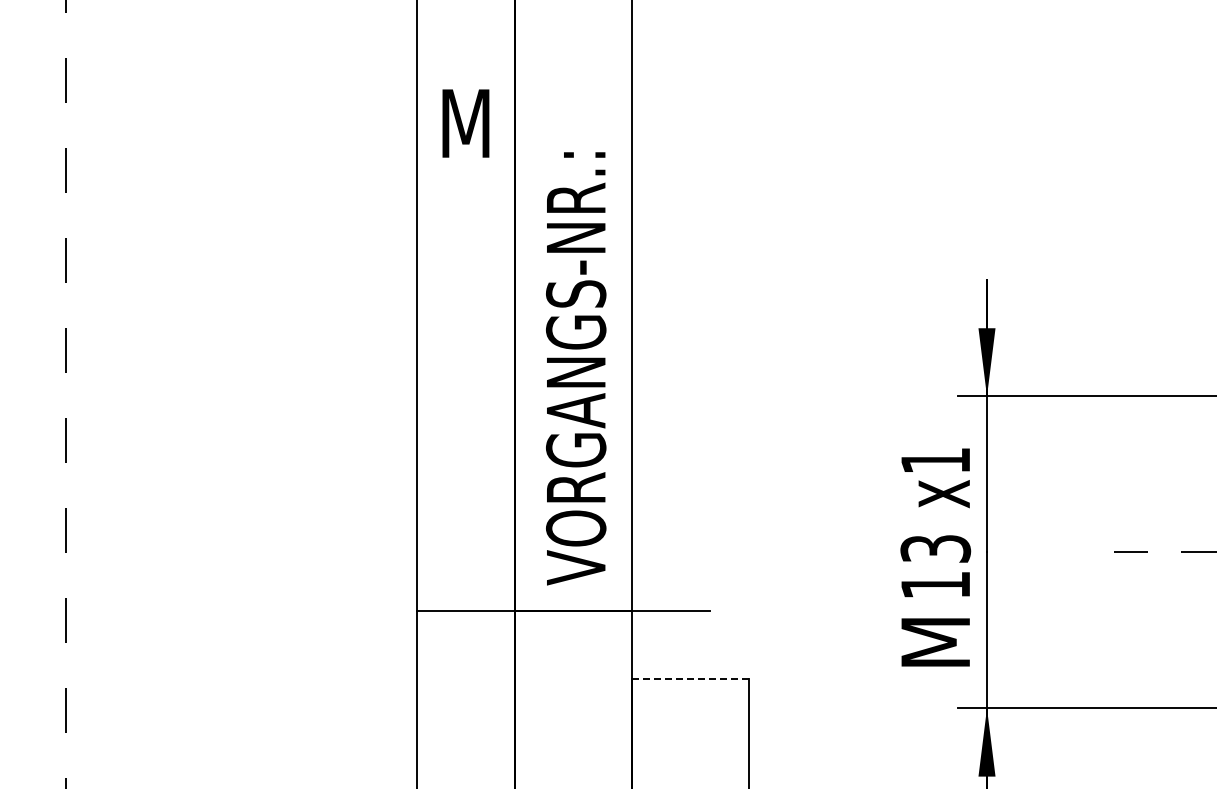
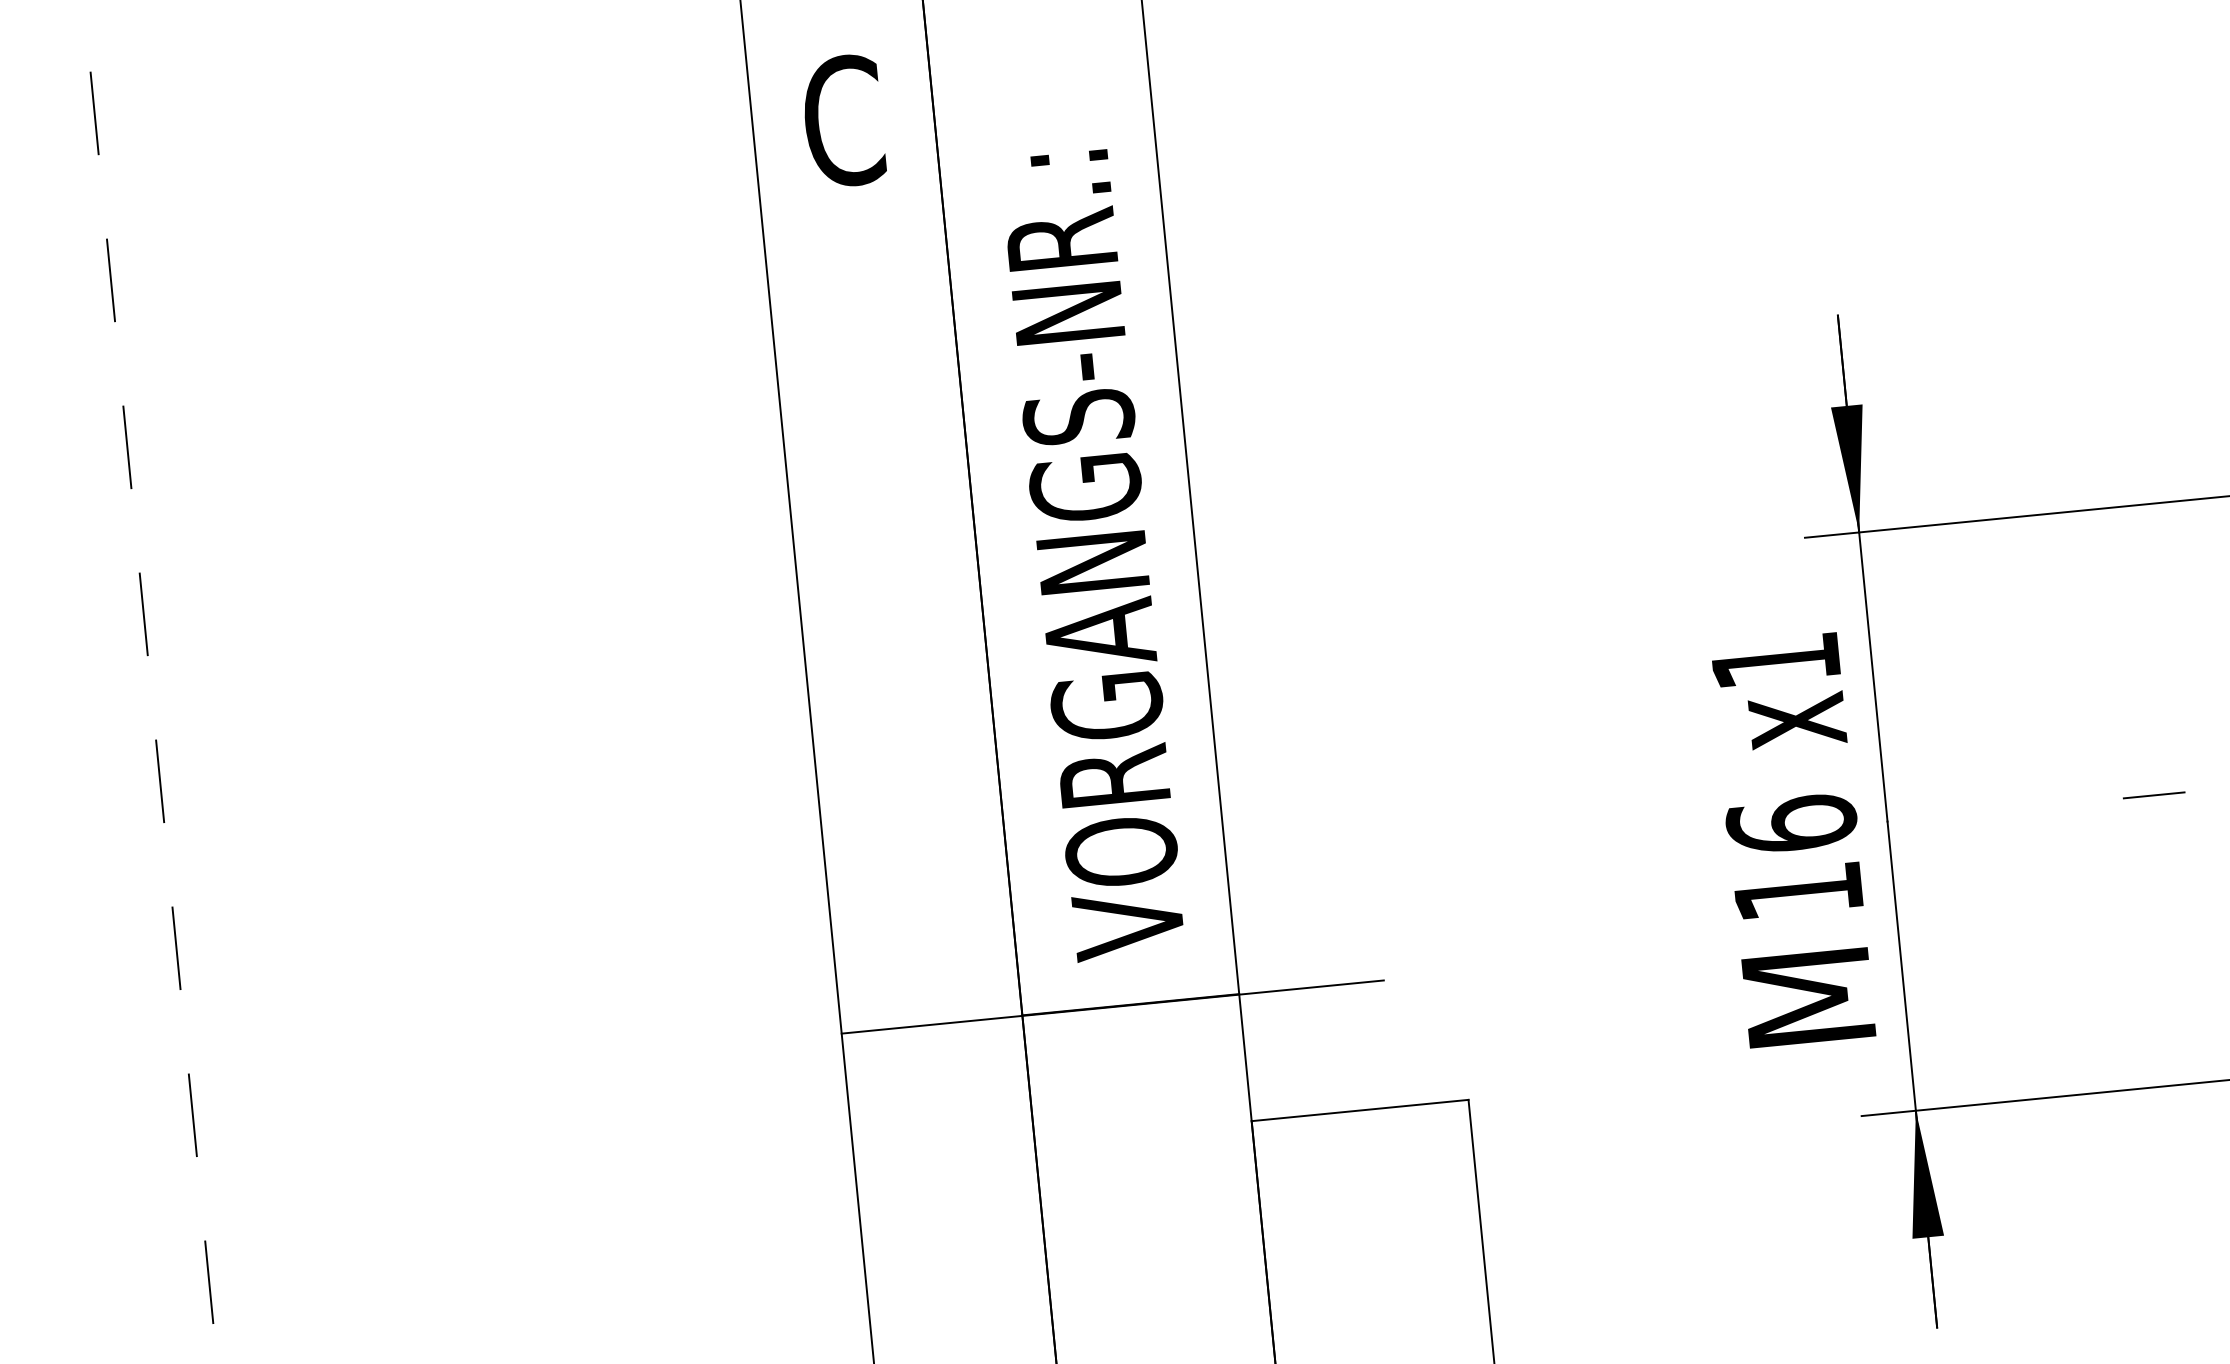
text: (465, 123) -> (842, 121), M -> C
text: (935, 548) -> (1791, 823), 13 -> 16
line: (690, 679) -> (1360, 1111), dashed -> solid

